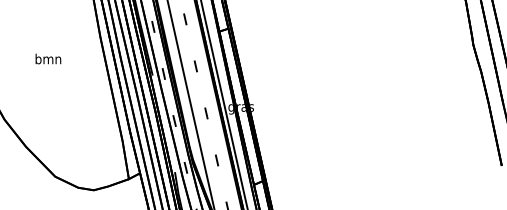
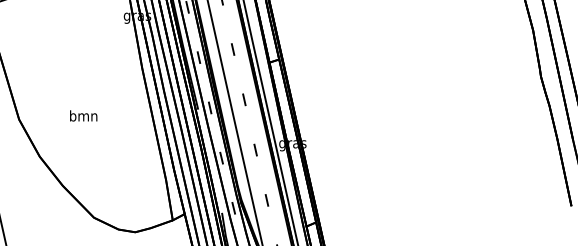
text: (48, 58) -> (83, 115), moved

